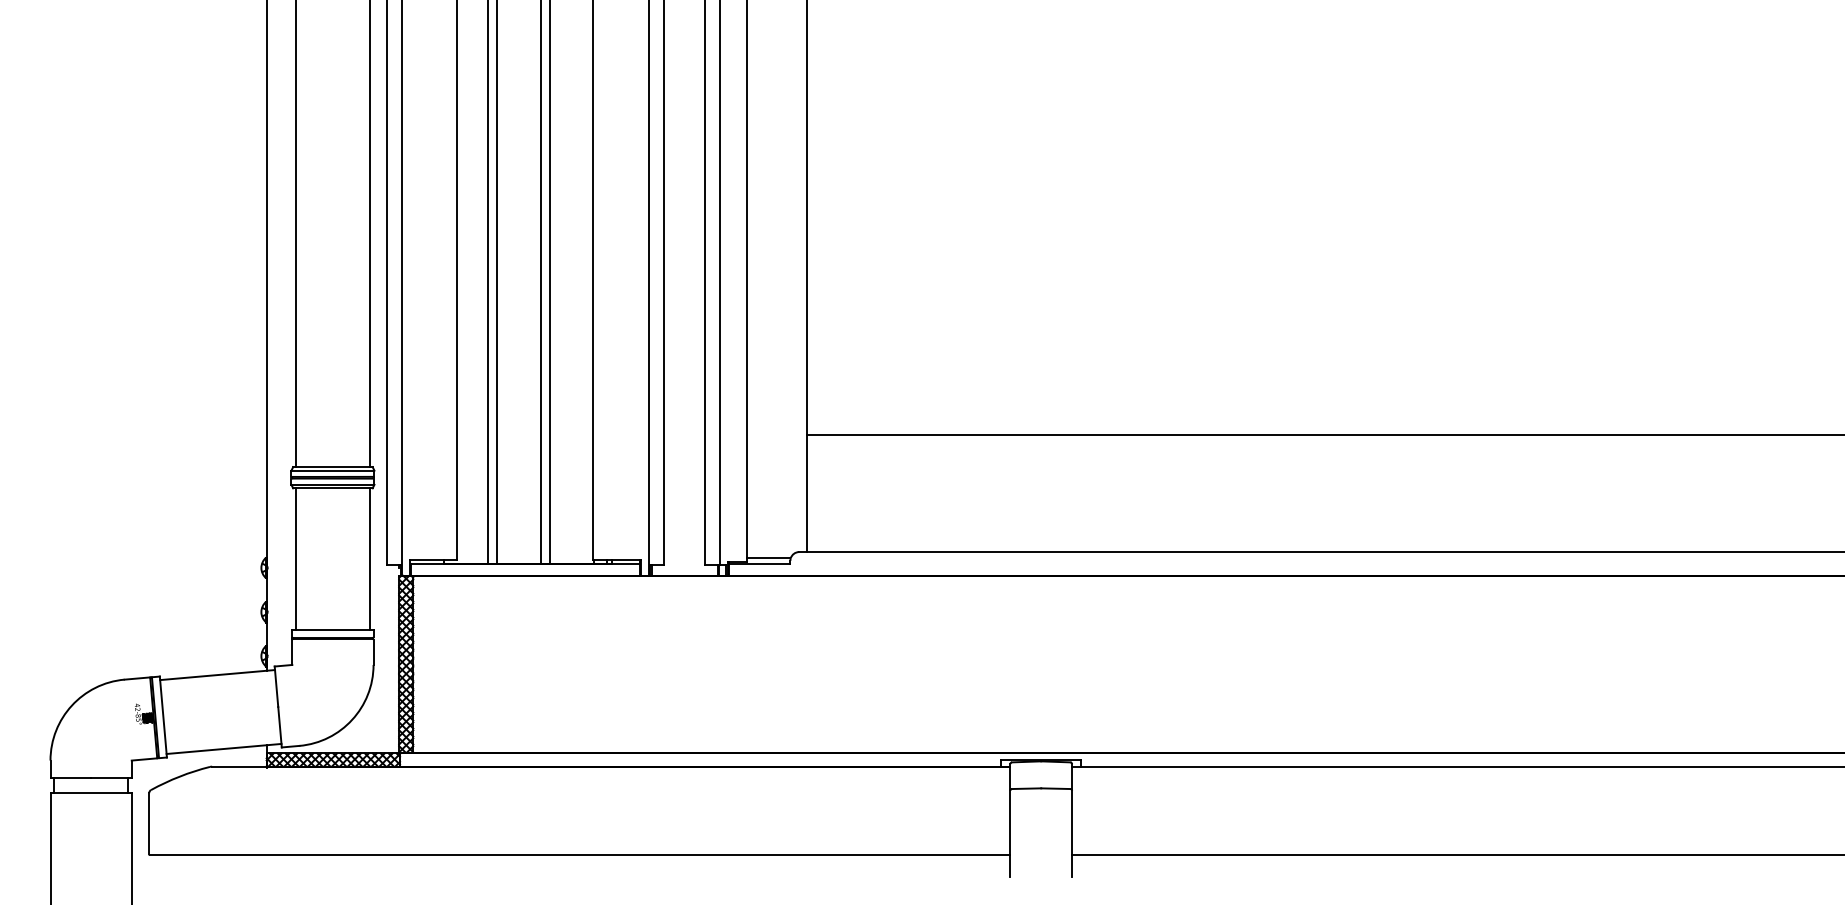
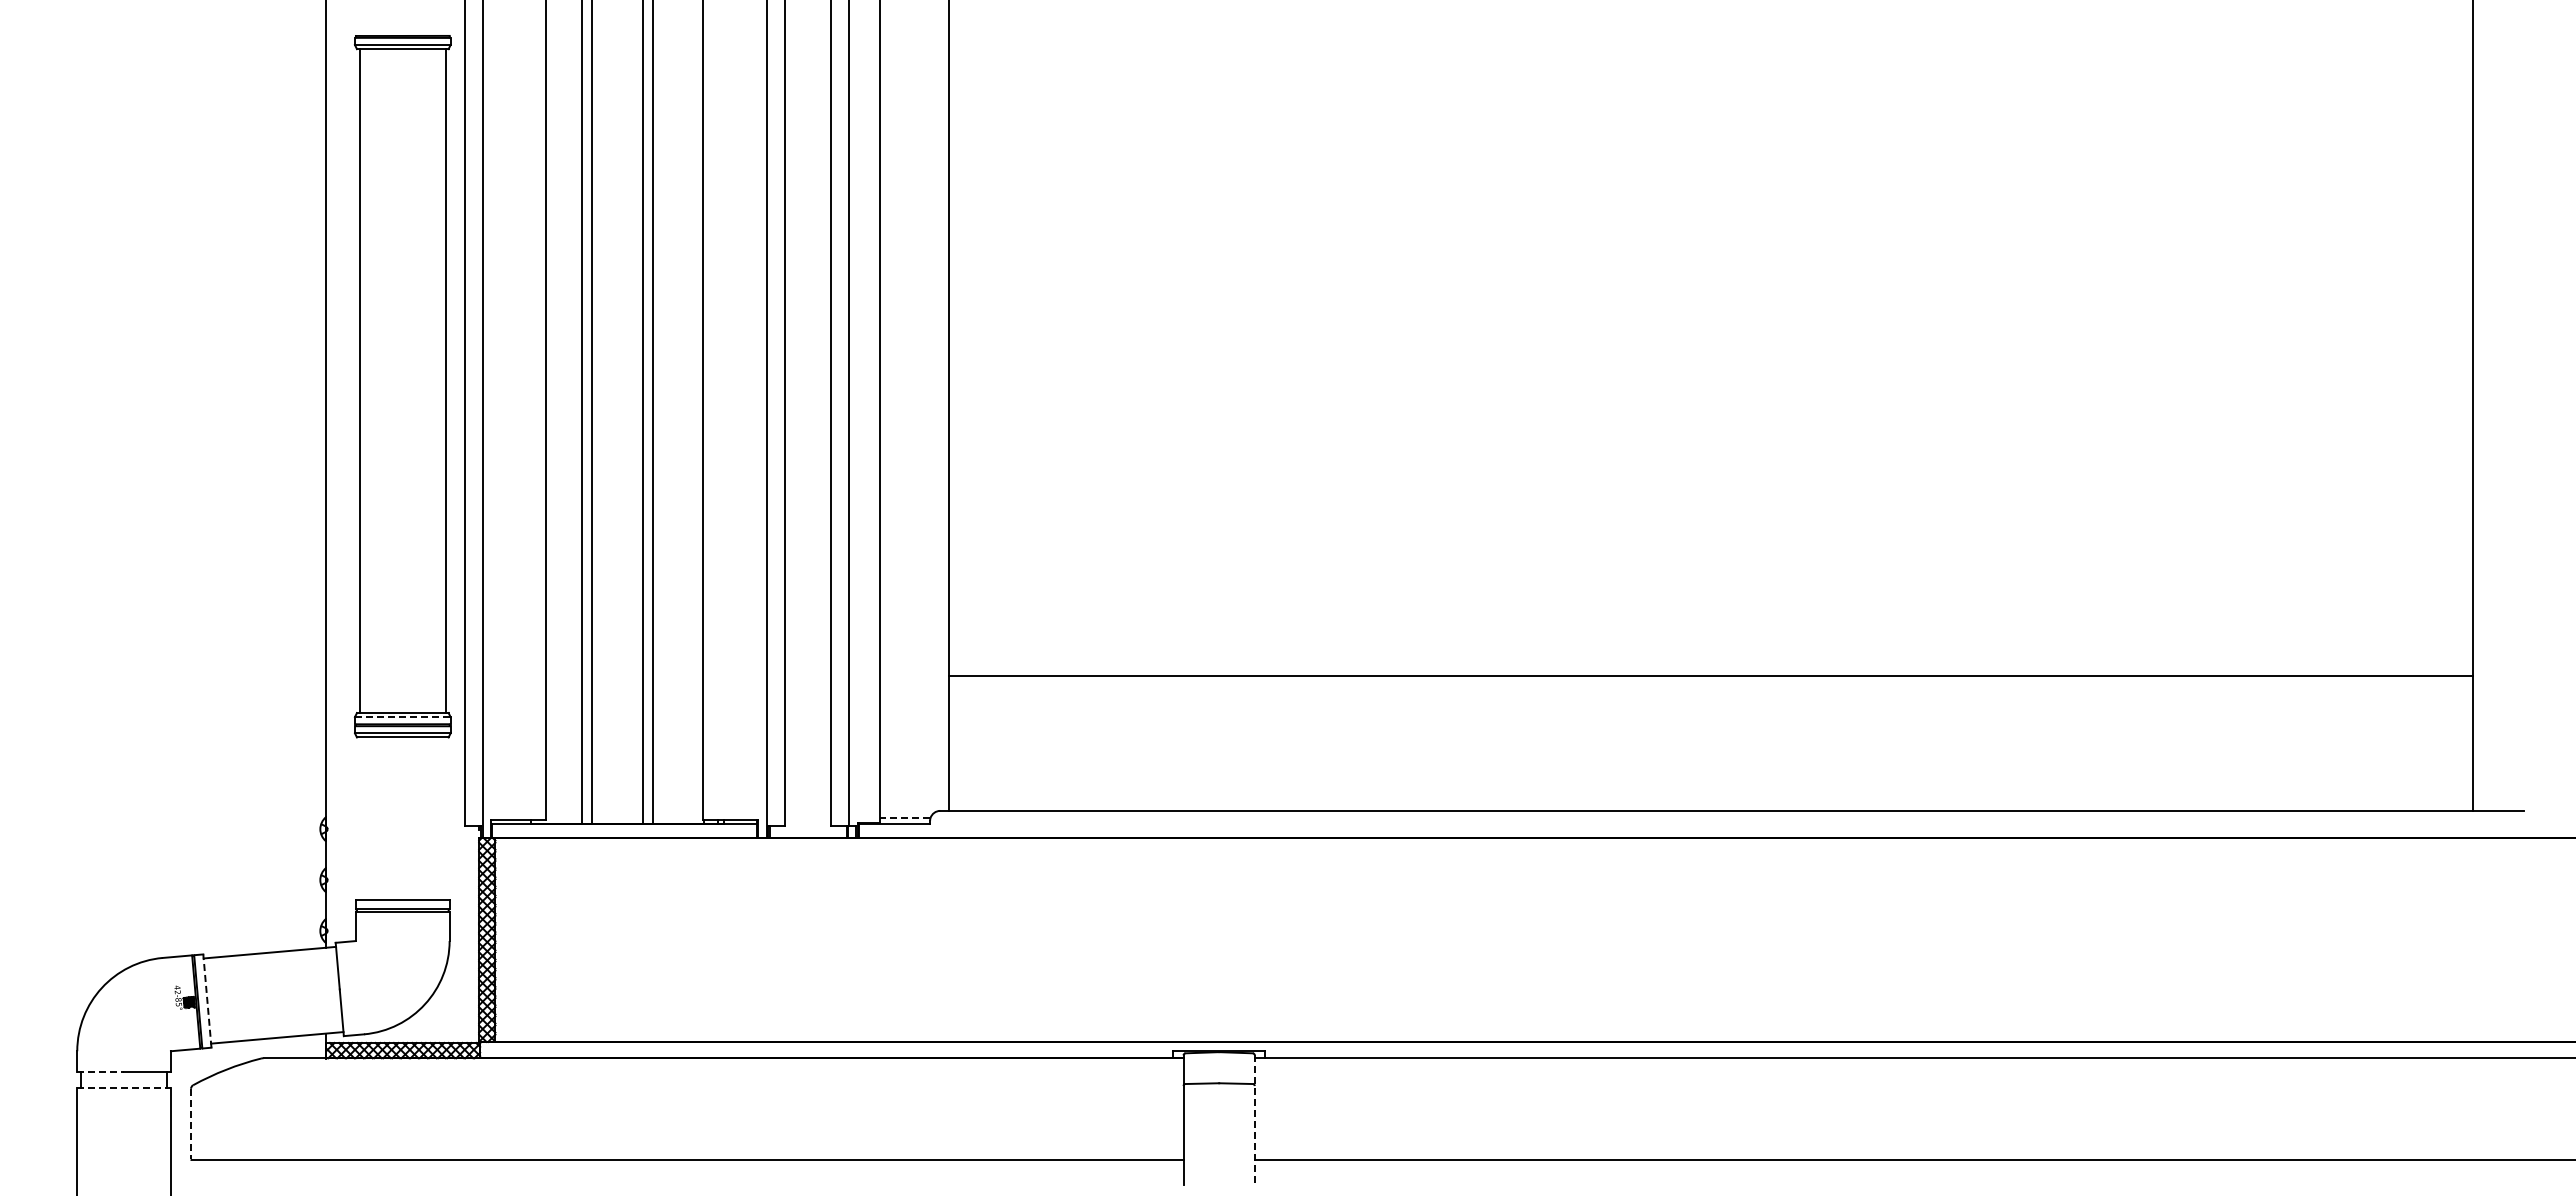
line: (332, 471) -> (402, 717), solid -> dashed
line: (296, 558) -> (360, 818), removed
line: (369, 558) -> (445, 818), removed
line: (769, 558) -> (905, 818), solid -> dashed
line: (163, 717) -> (207, 1001), solid -> dashed
line: (71, 778) -> (101, 1071), solid -> dashed
line: (91, 792) -> (124, 1088), solid -> dashed
line: (1071, 820) -> (1254, 1120), solid -> dashed
line: (149, 824) -> (191, 1124), solid -> dashed

